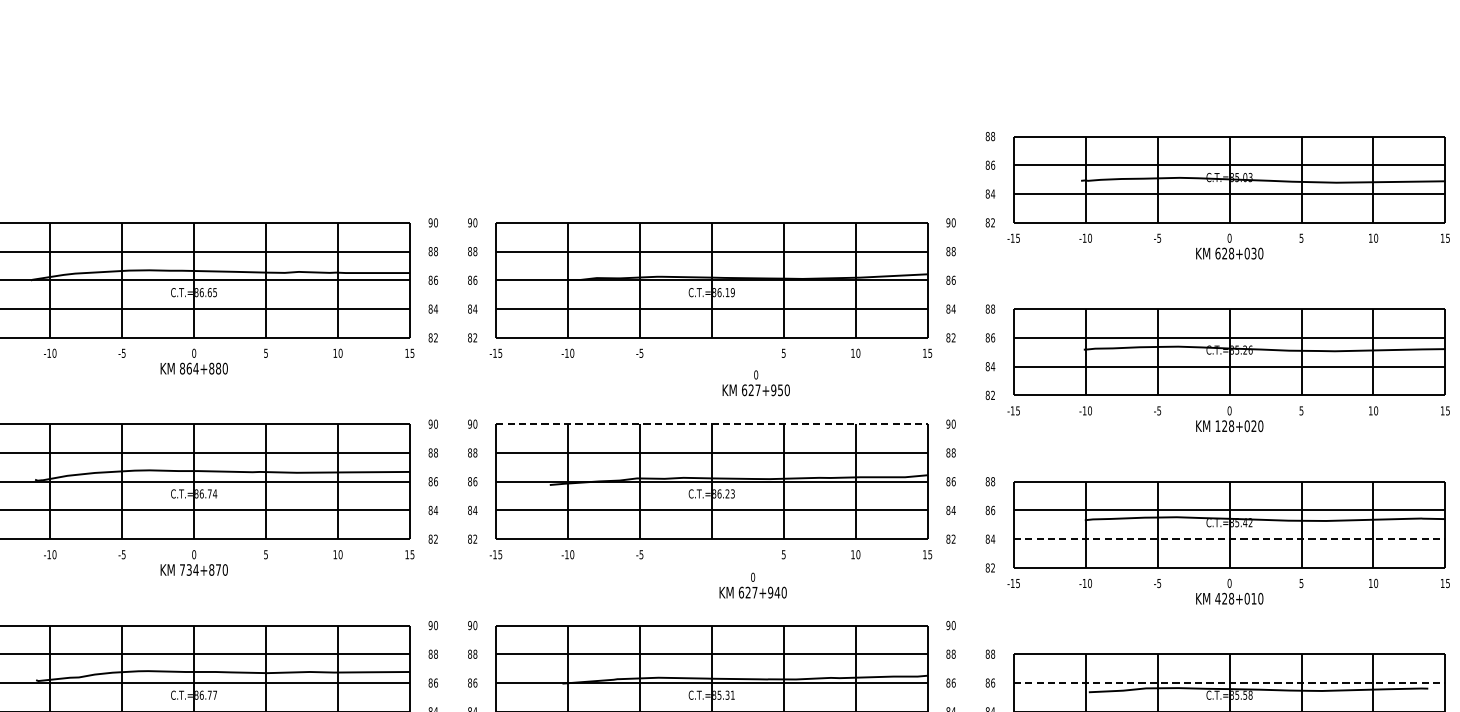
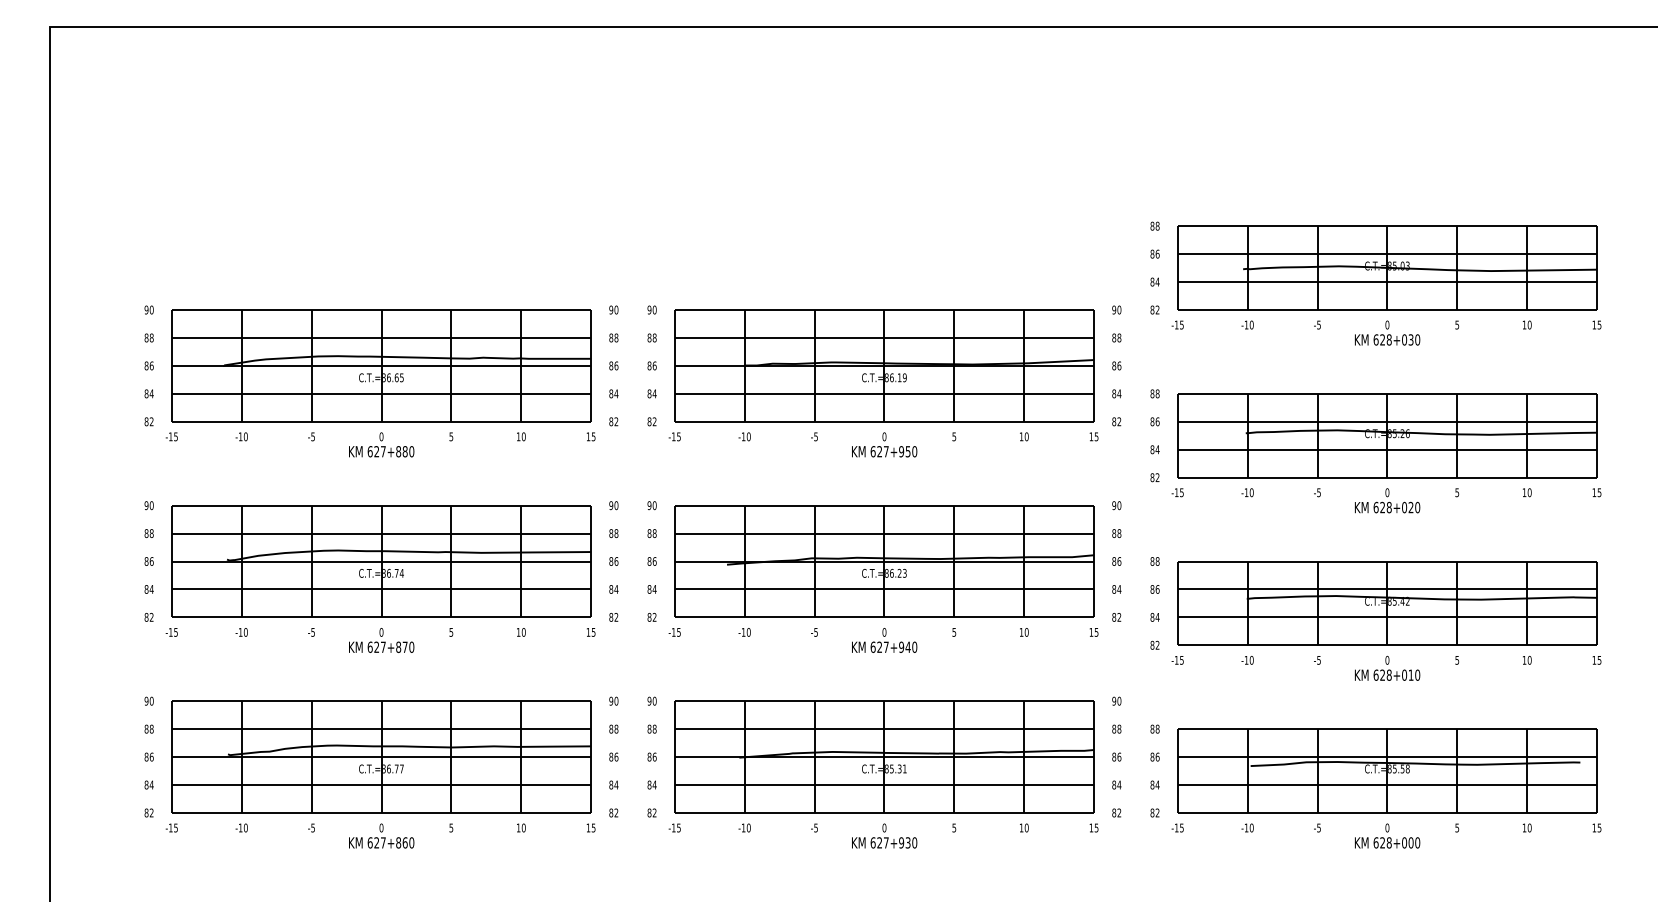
text: (188, 368) -> (376, 451), 864+880 -> 627+880
text: (756, 382) -> (884, 444), moved
line: (711, 424) -> (884, 505), dashed -> solid
text: (1217, 426) -> (1375, 507), 128+020 -> 628+020
line: (1229, 539) -> (1387, 617), dashed -> solid
text: (188, 569) -> (376, 646), 734+870 -> 627+870
text: (753, 585) -> (884, 640), moved
text: (1217, 598) -> (1375, 674), 428+010 -> 628+010
line: (1229, 683) -> (1387, 757), dashed -> solid

